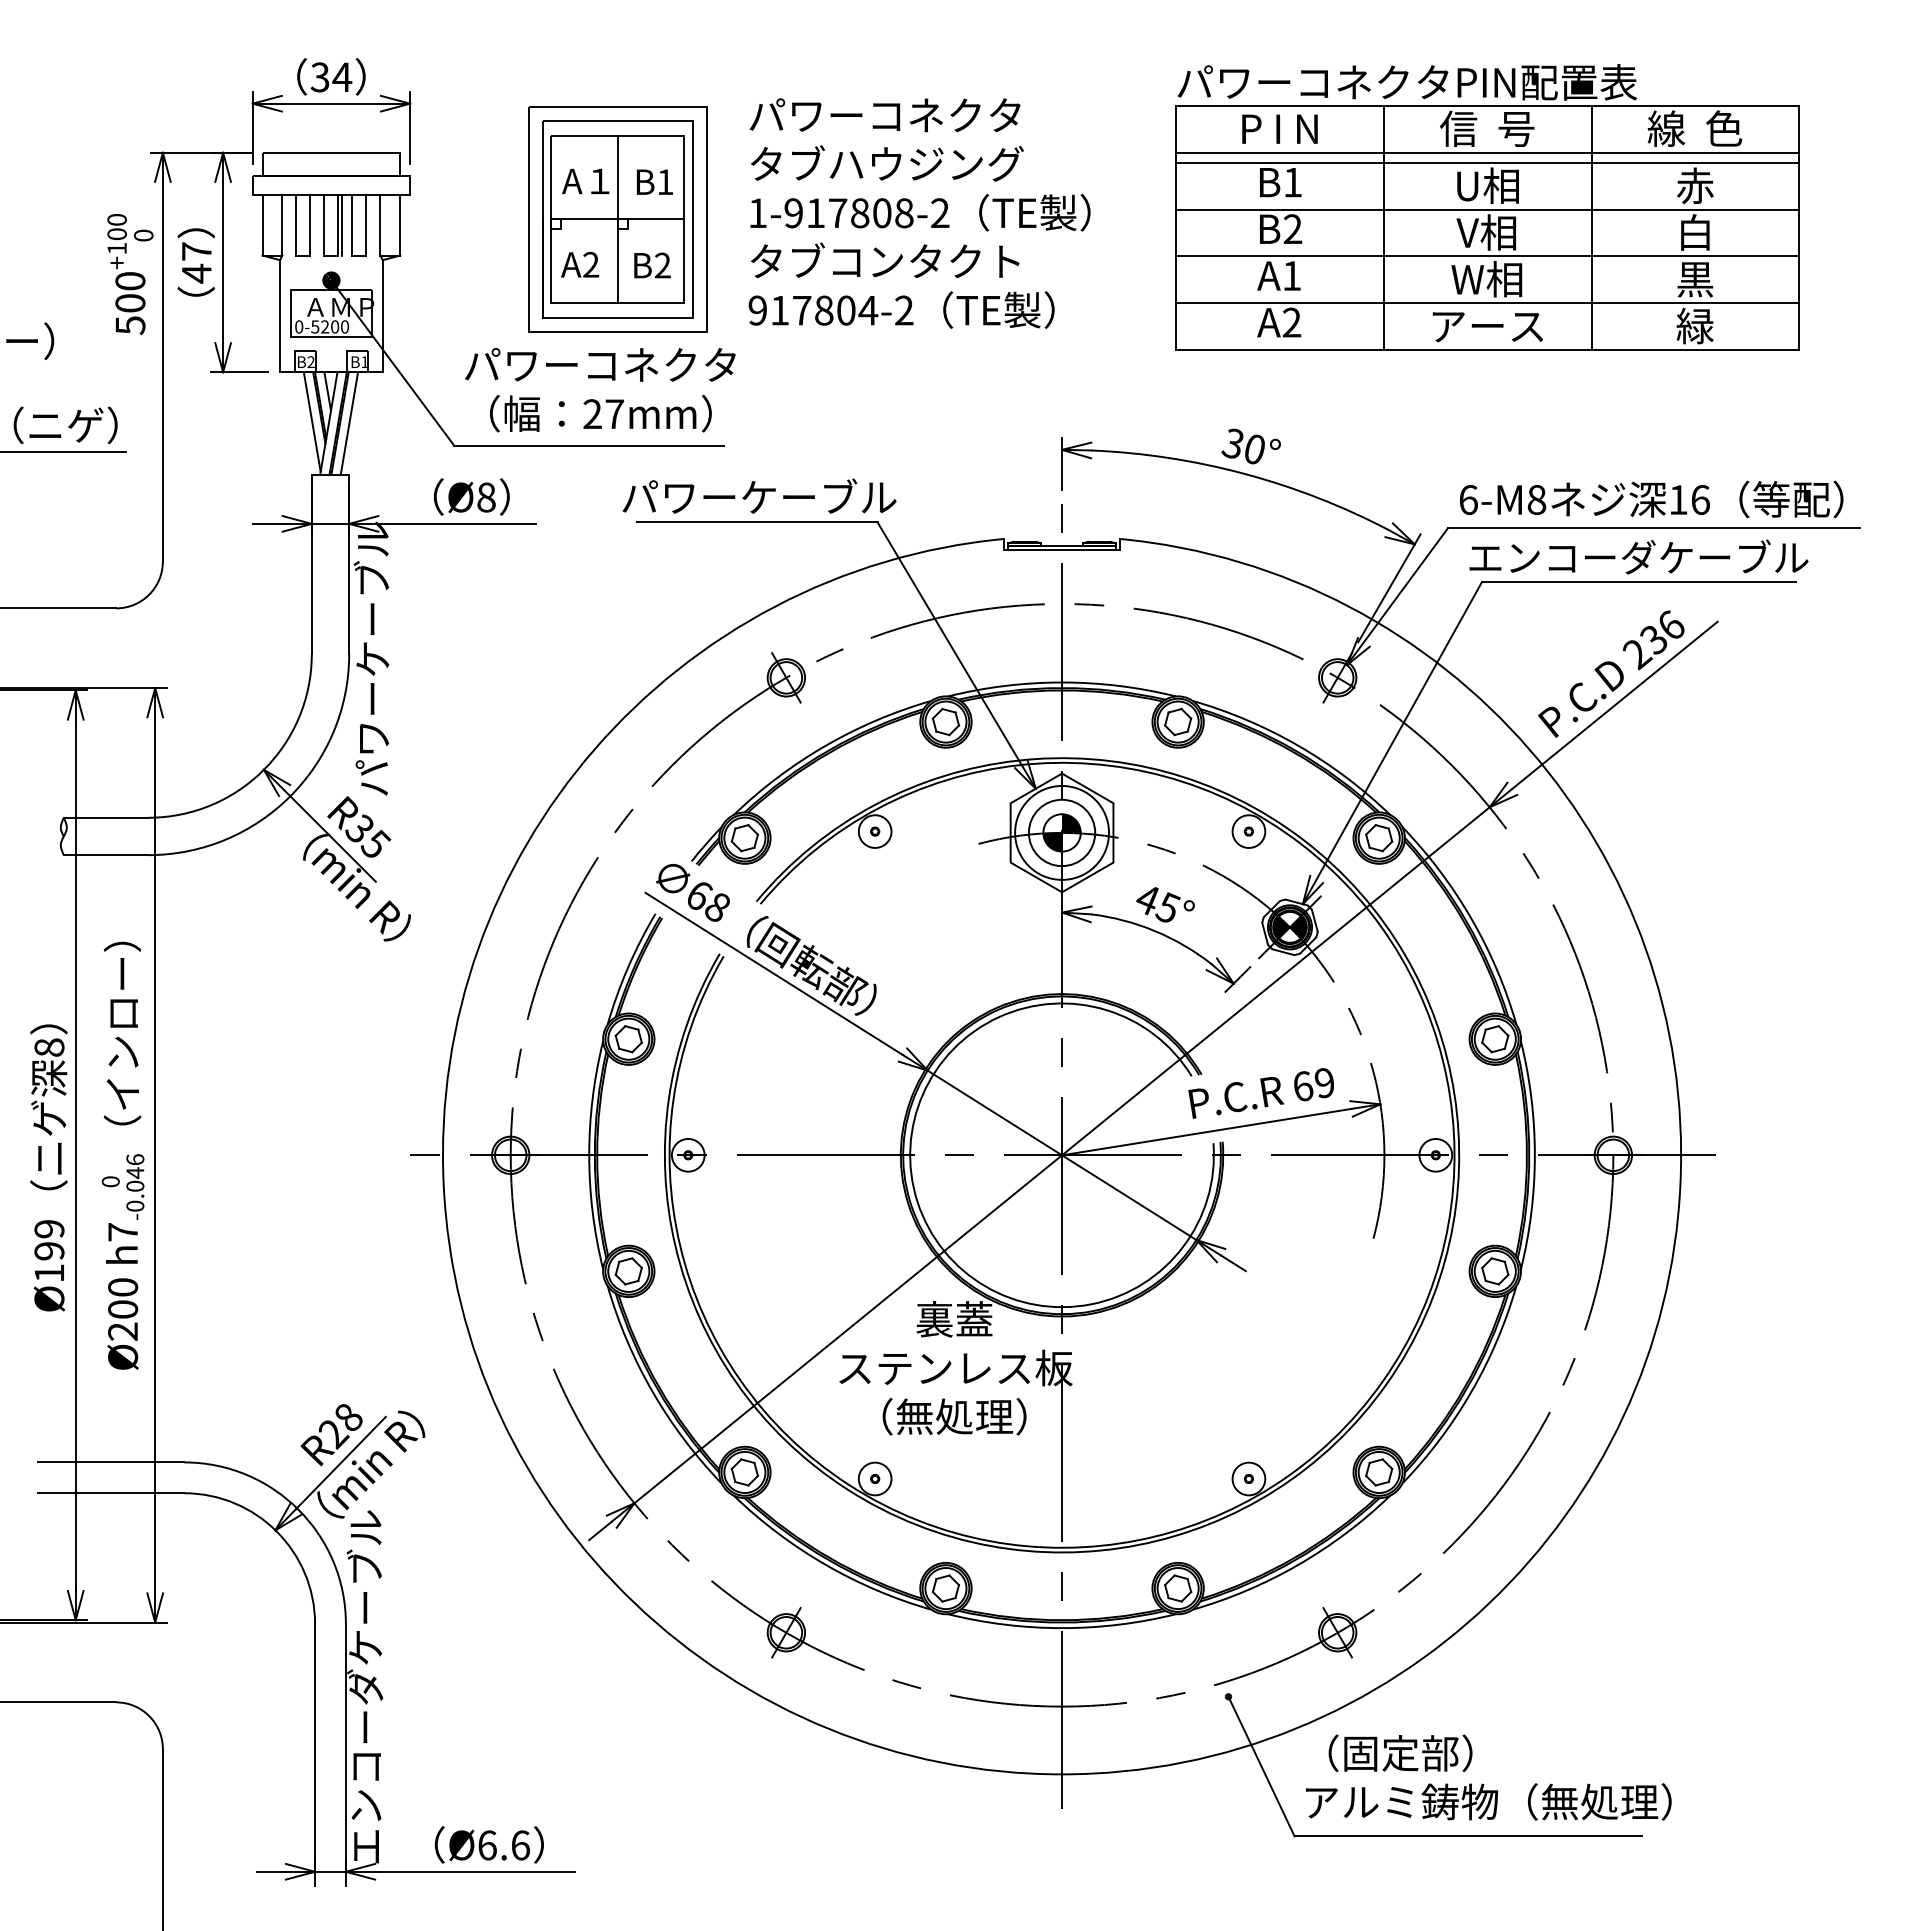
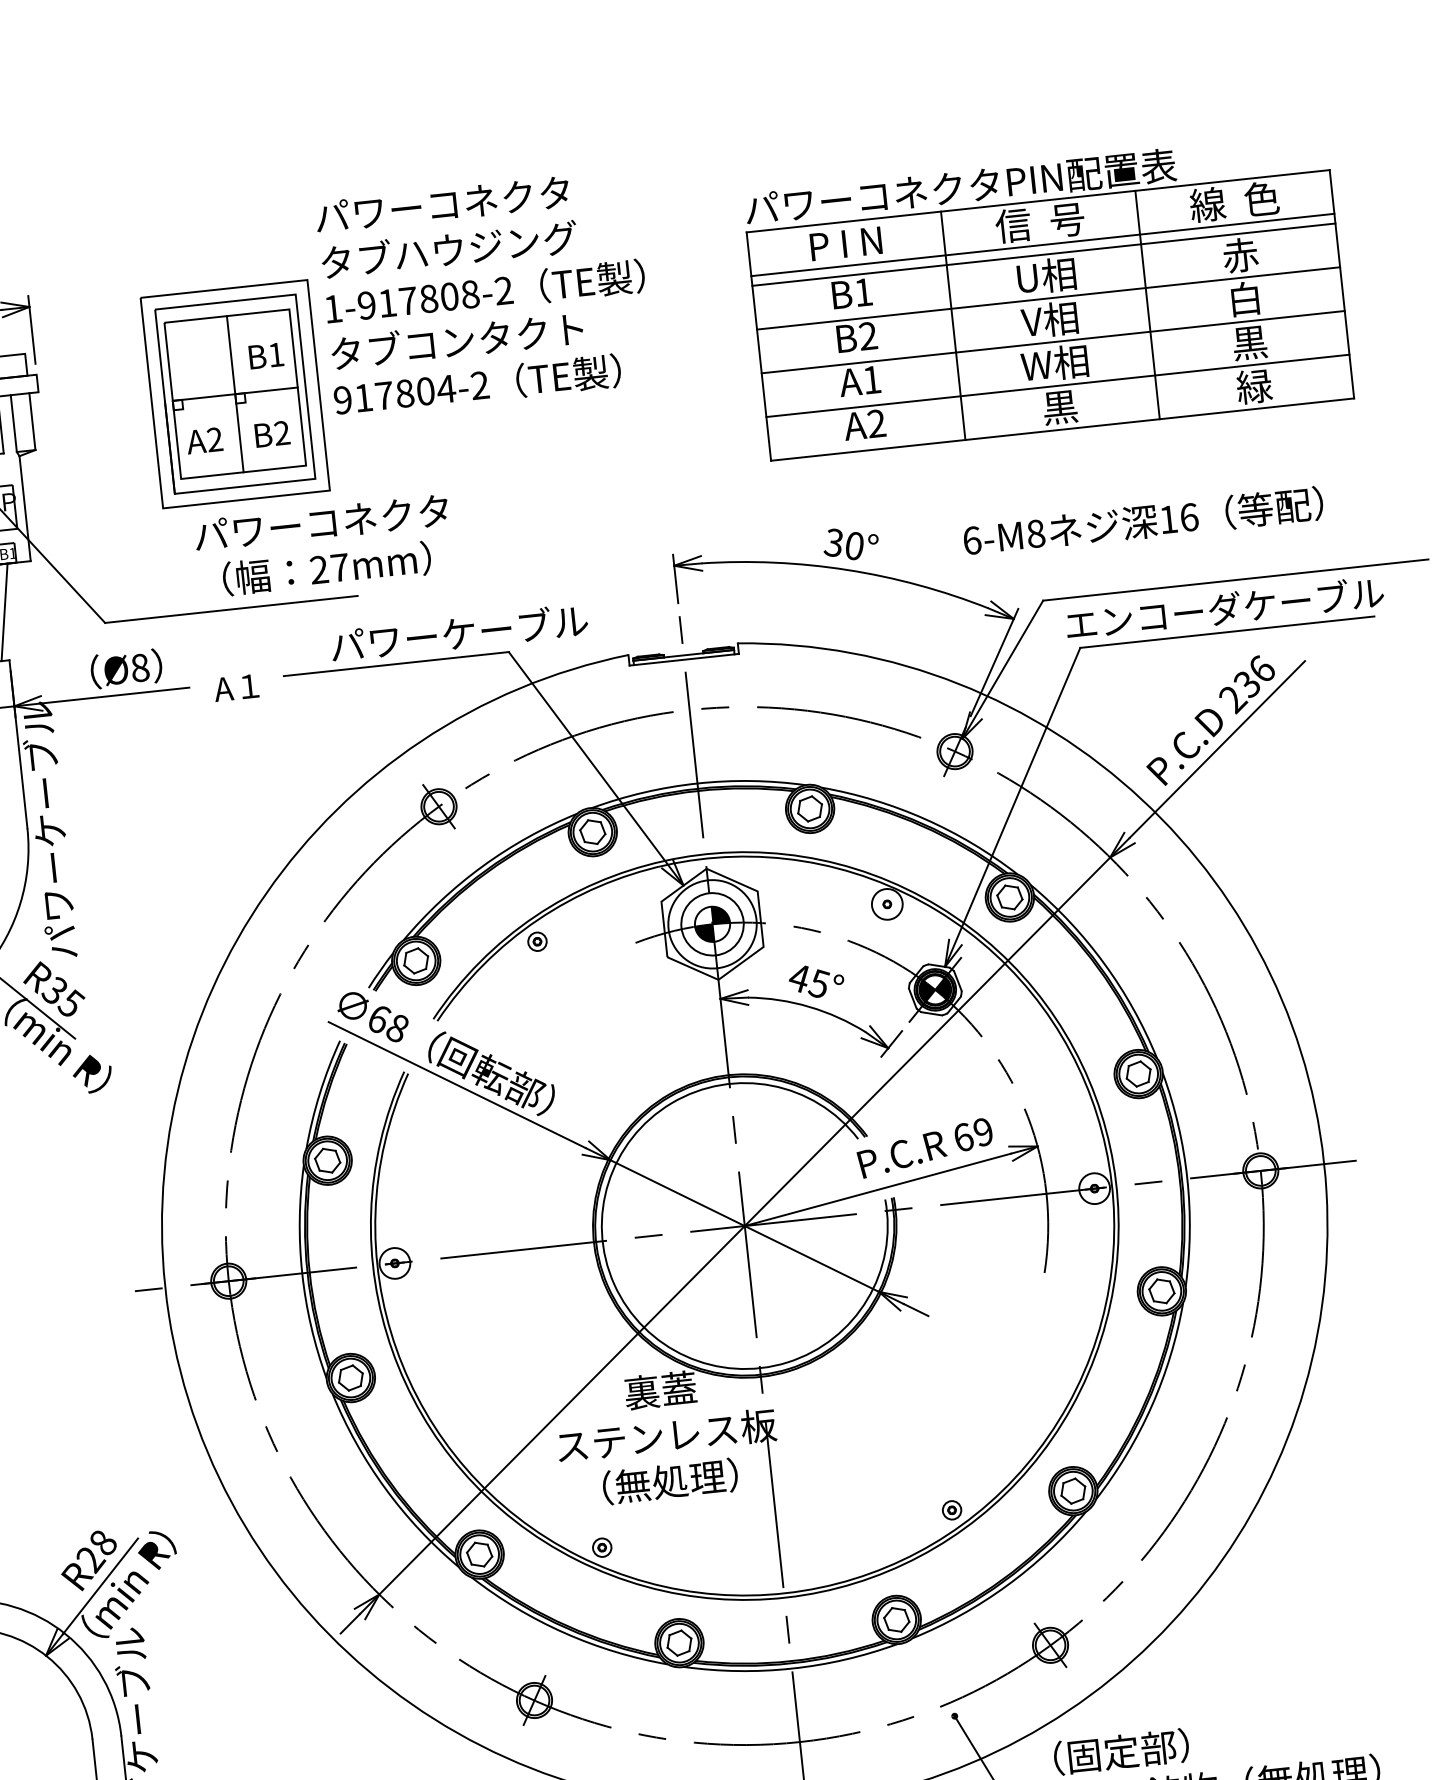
text: (585, 181) -> (236, 687), moved
text: (919, 213) -> (484, 293), moved
text: (1487, 326) -> (1060, 407), アース -> 黒
text: (600, 390) -> (324, 546), moved
text: (759, 495) -> (459, 631), moved
text: (1651, 499) -> (1143, 521), moved
circle: (874, 831) -> (536, 941), size x0.6
circle: (874, 1478) -> (601, 1547), size x0.6
circle: (1248, 1478) -> (951, 1509), size x0.6

